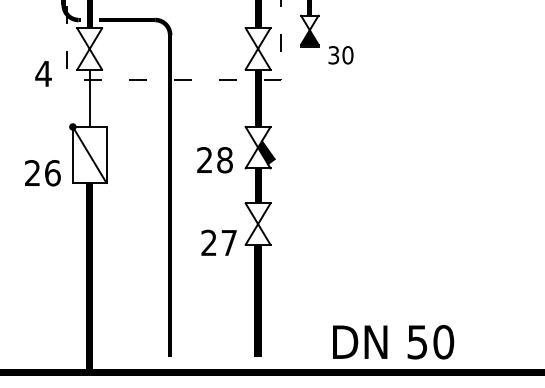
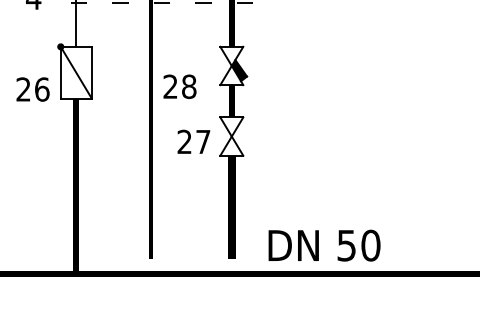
text: (214, 160) -> (179, 87), moved
text: (218, 242) -> (193, 141), moved
text: (393, 342) -> (324, 245), moved

